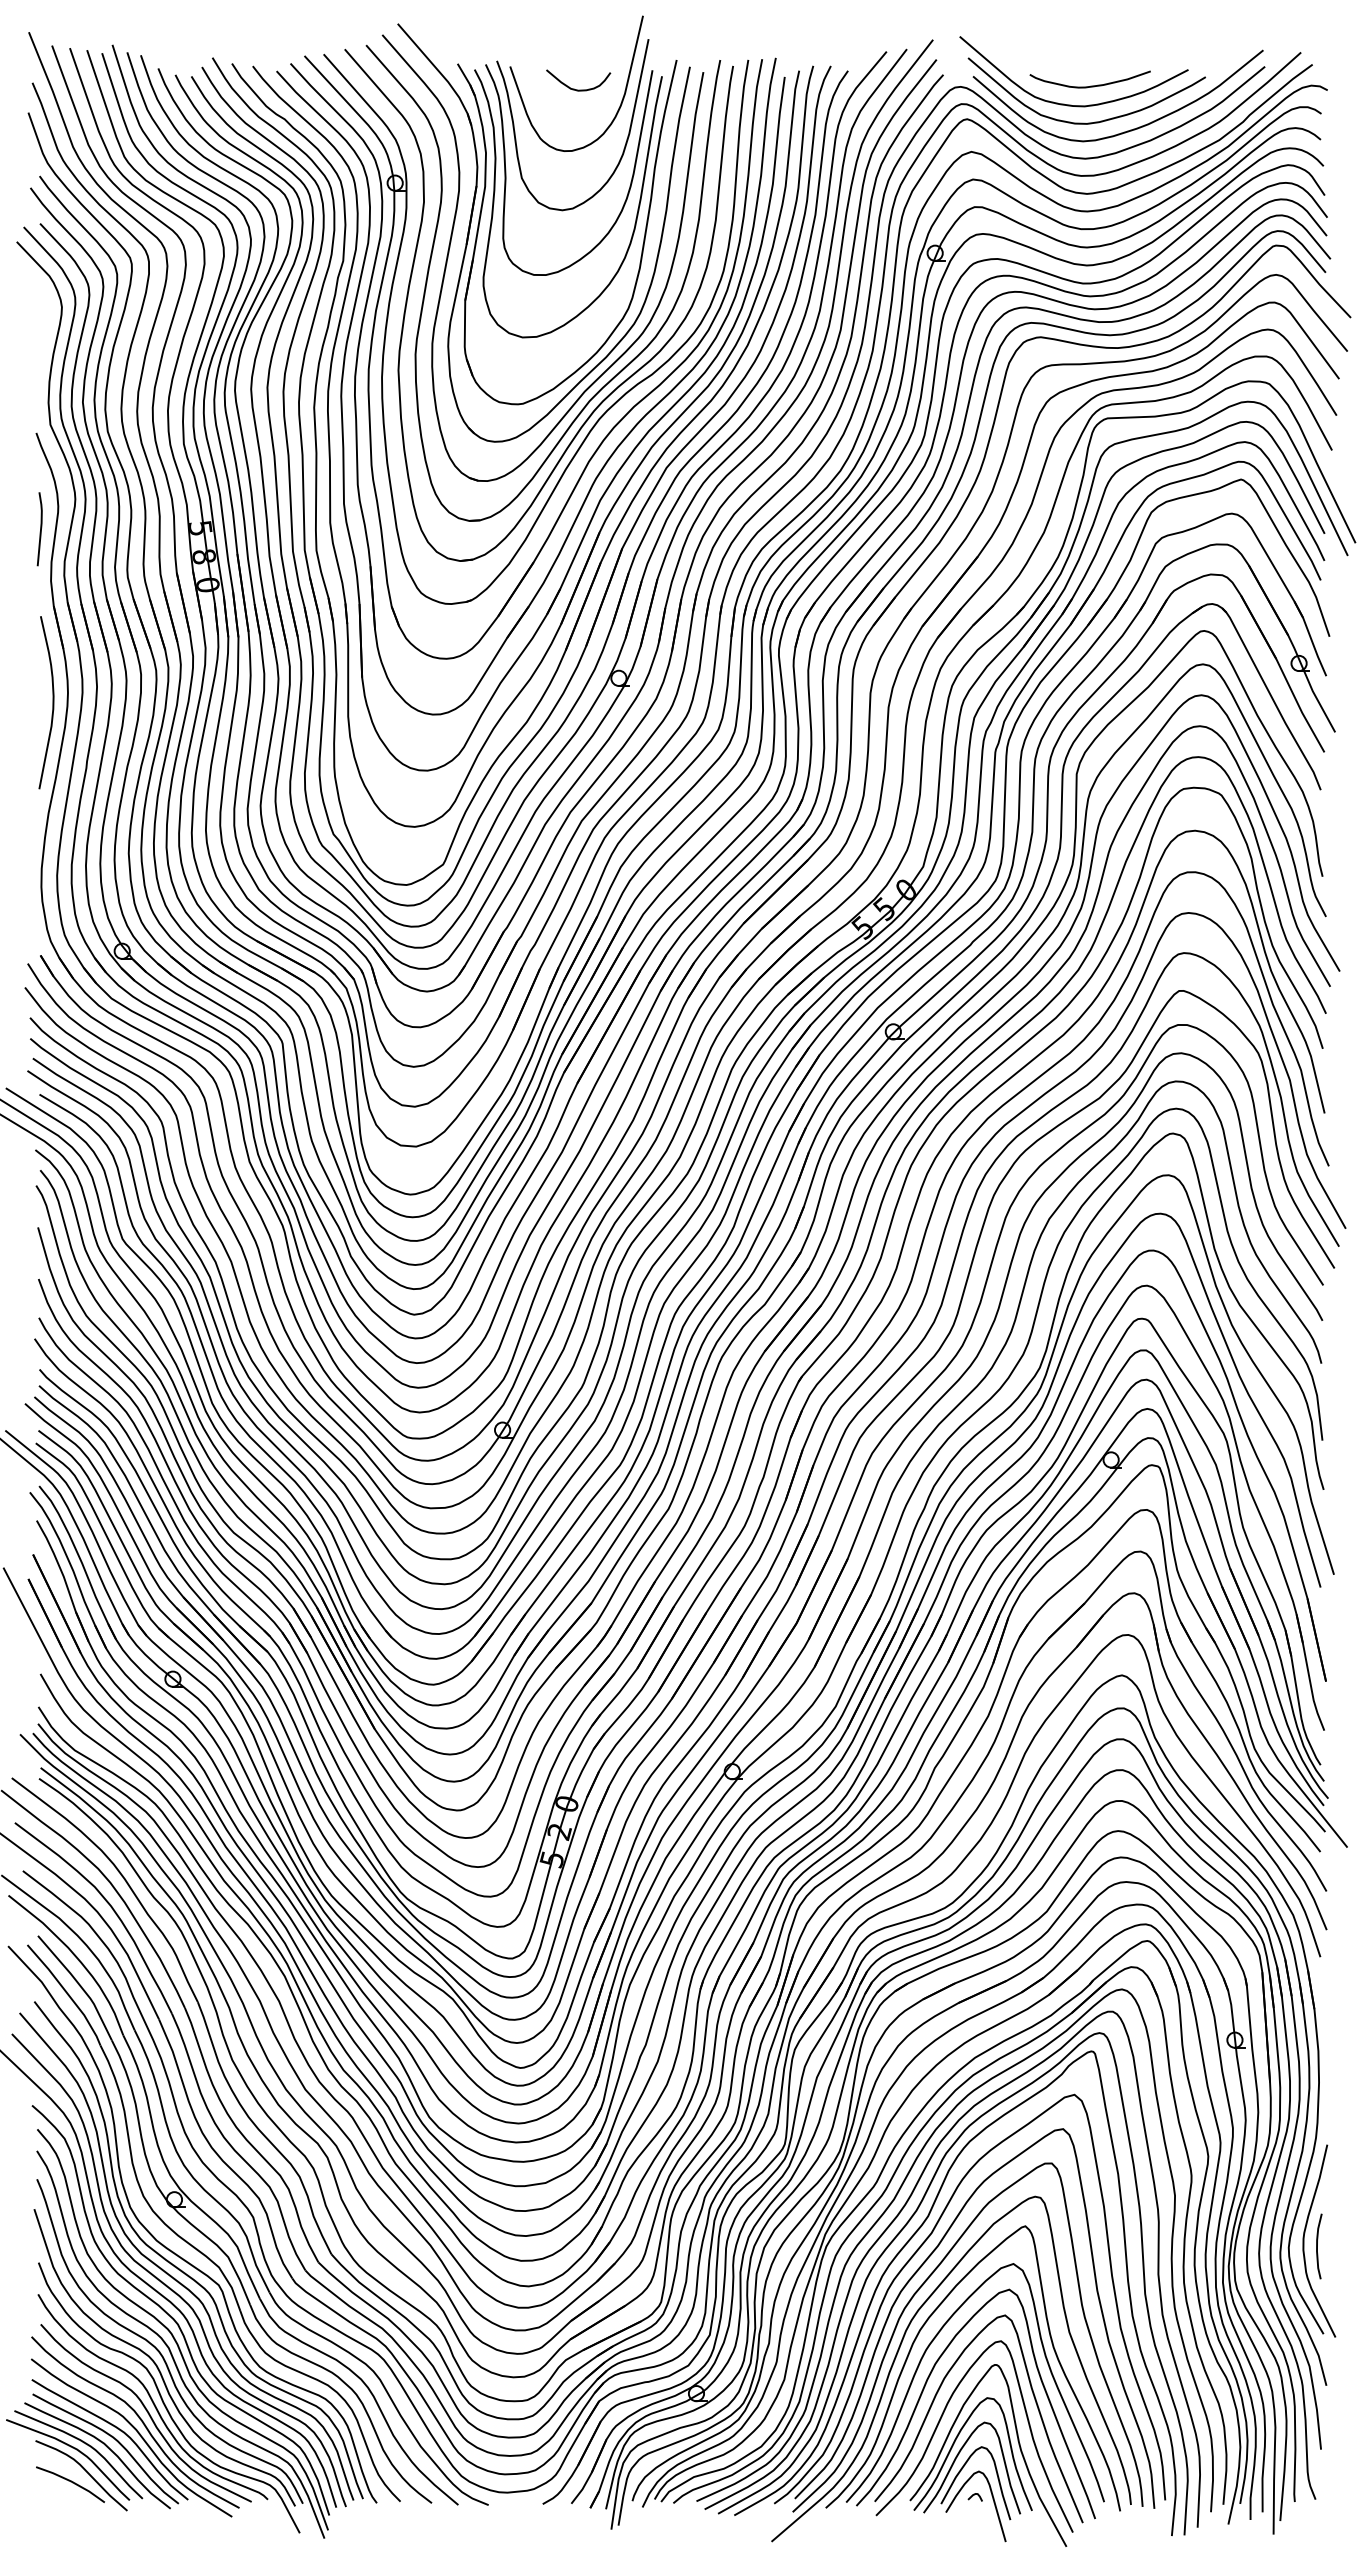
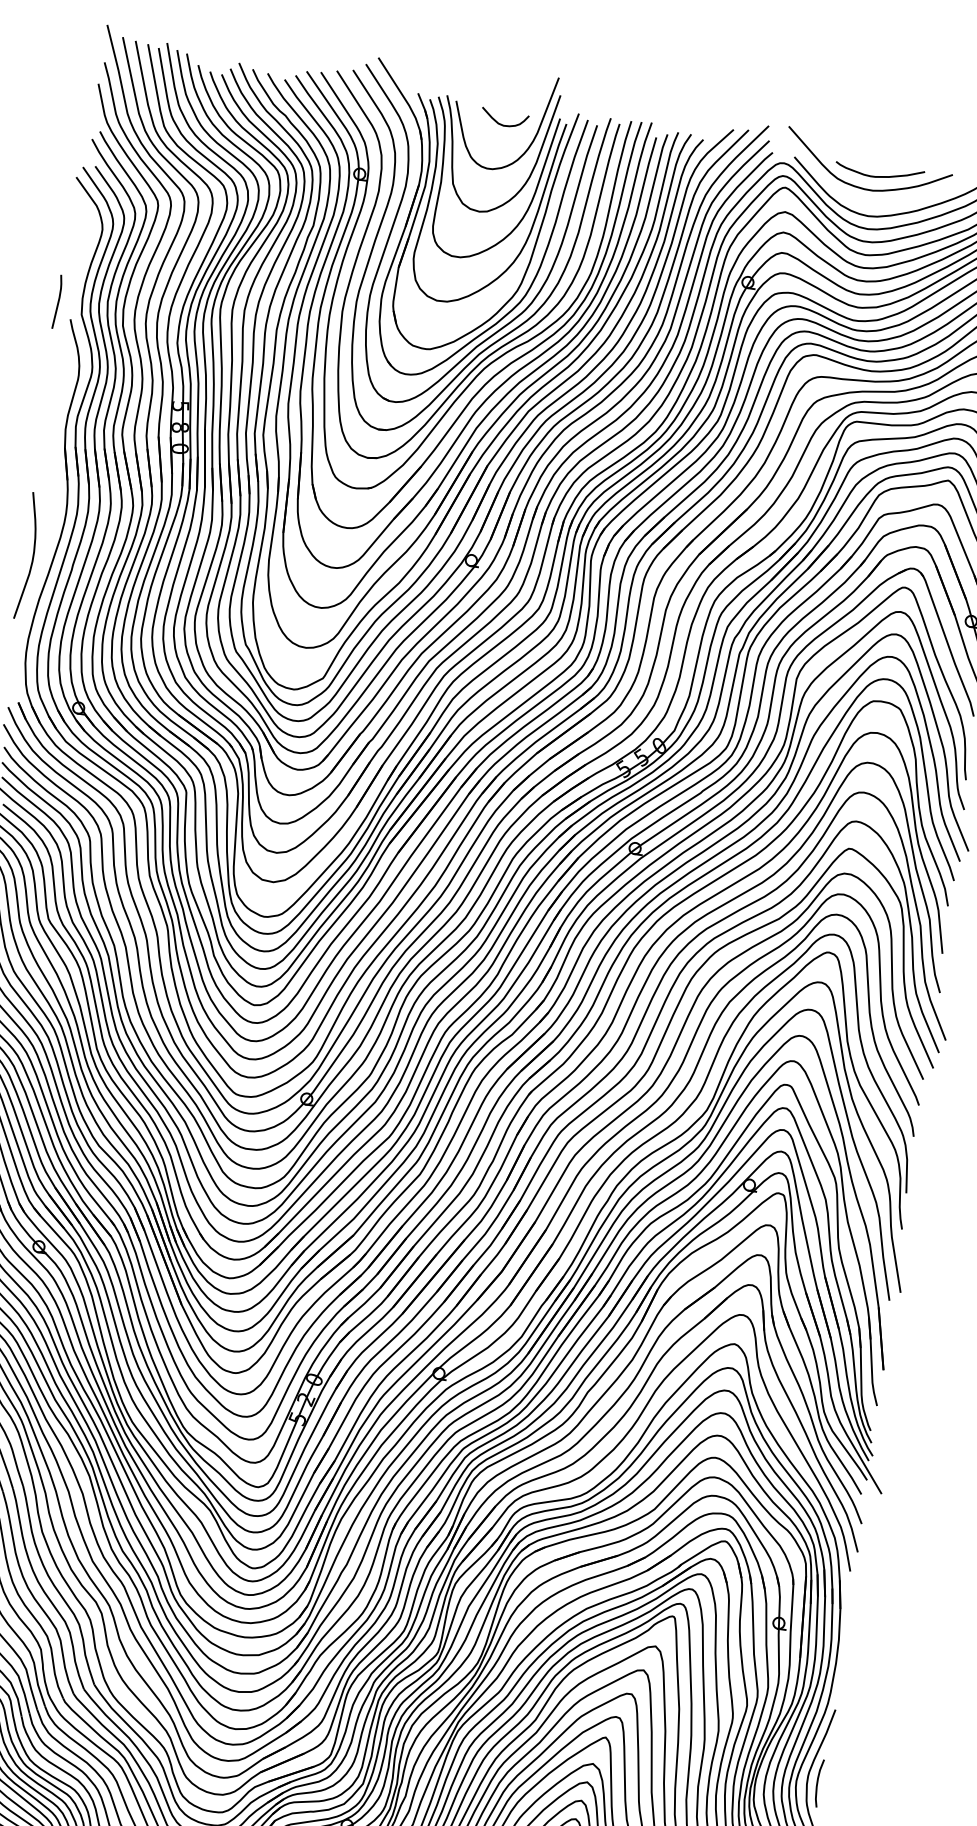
curve: (1094, 121) -> (878, 202), removed
line: (40, 529) -> (58, 302), moved
curve: (52, 702) -> (32, 556), moved

